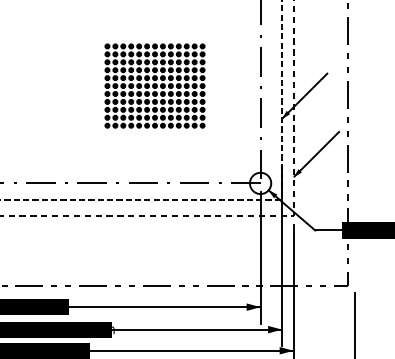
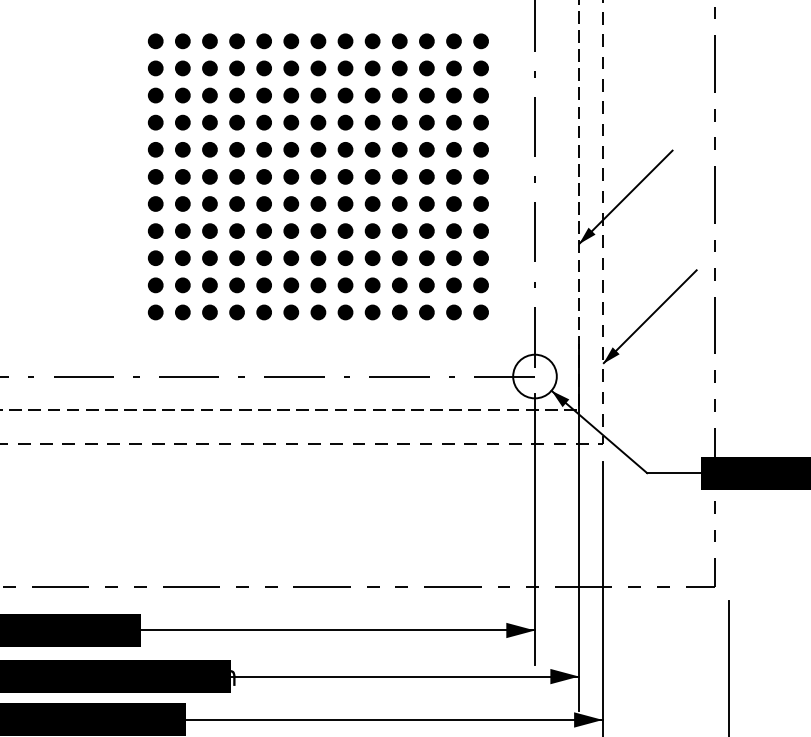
part: (154, 85) -> (317, 175), size x1.67

